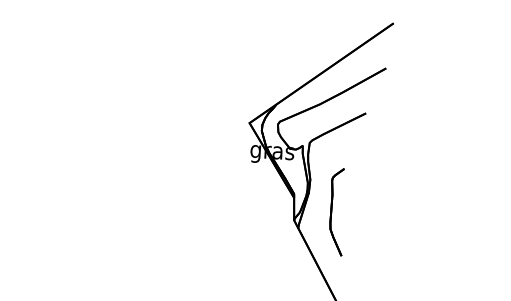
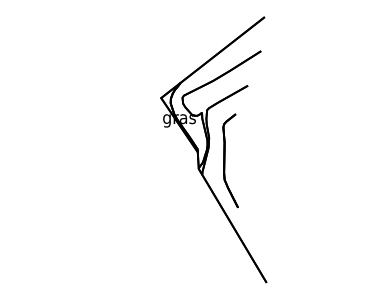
part: (337, 211) -> (230, 160), size x1.43

